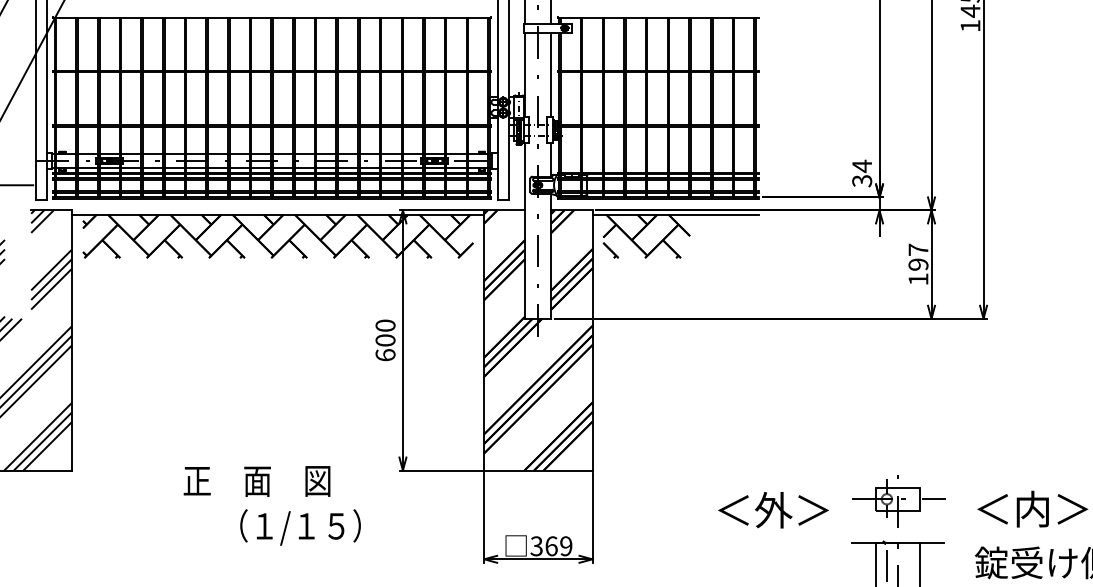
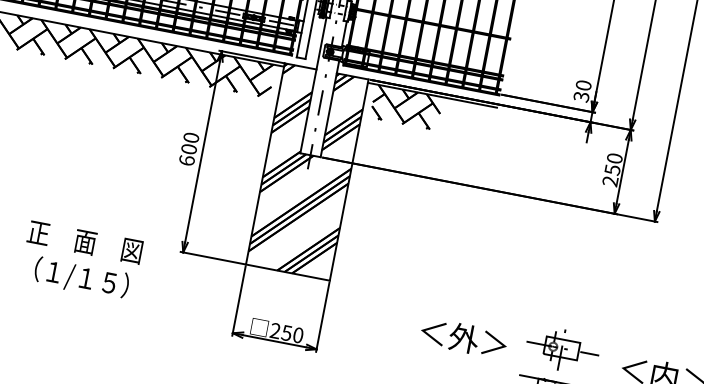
text: (862, 166) -> (583, 85), 34 -> 30
text: (918, 264) -> (612, 169), 197 -> 250
text: (256, 481) -> (84, 242), moved
text: (300, 527) -> (81, 278), moved
text: (551, 546) -> (286, 333), 369 -> 250

